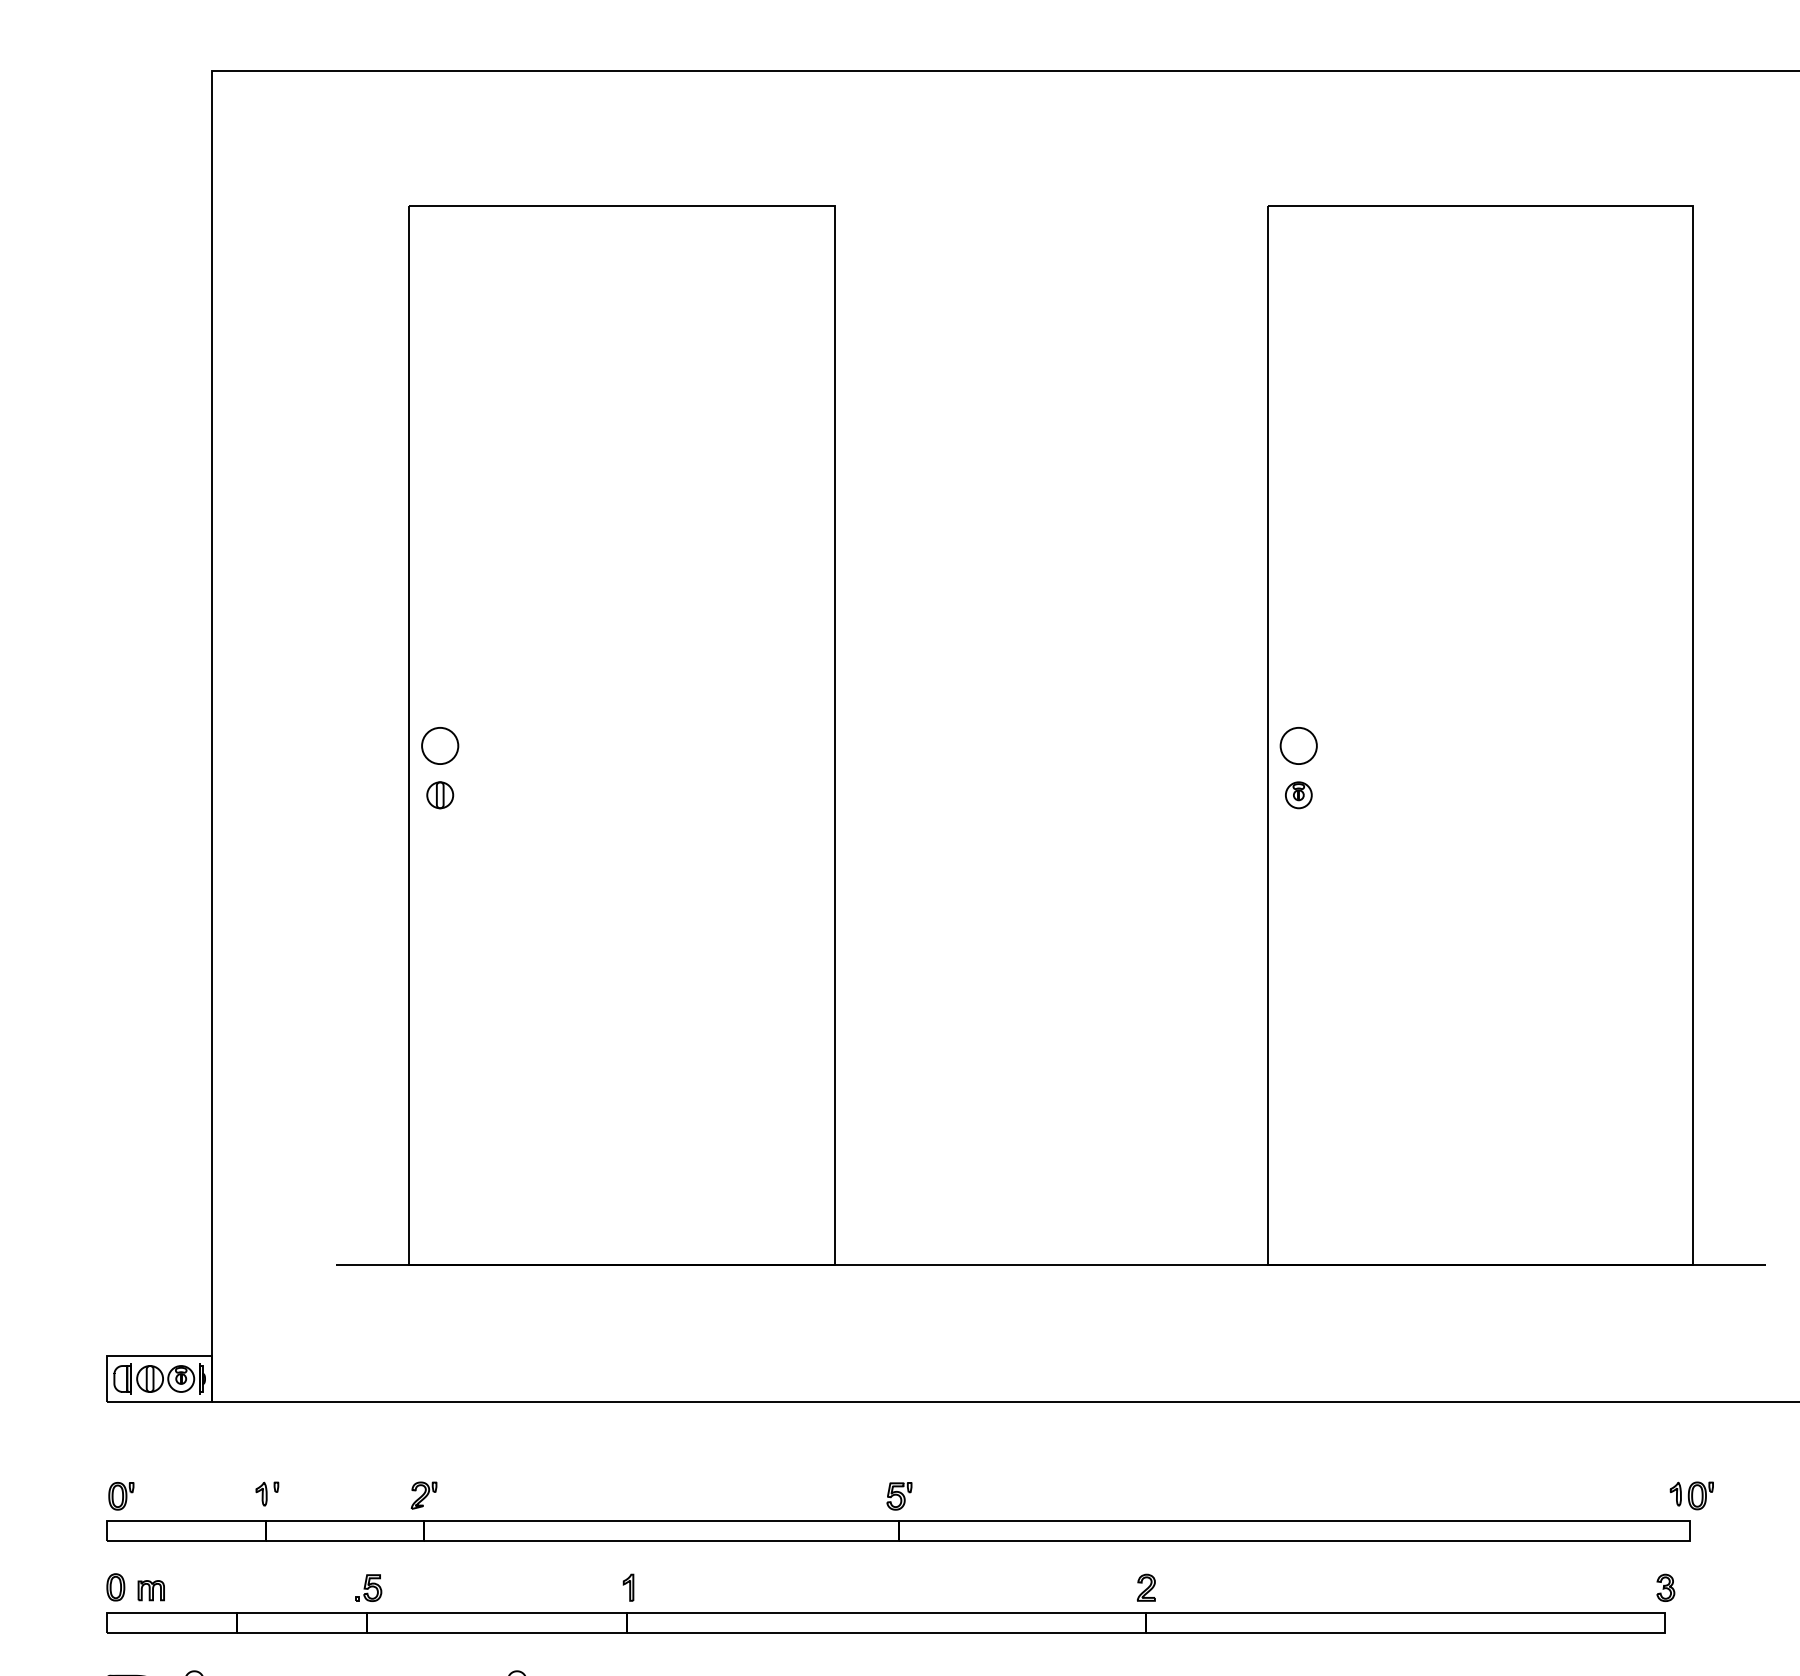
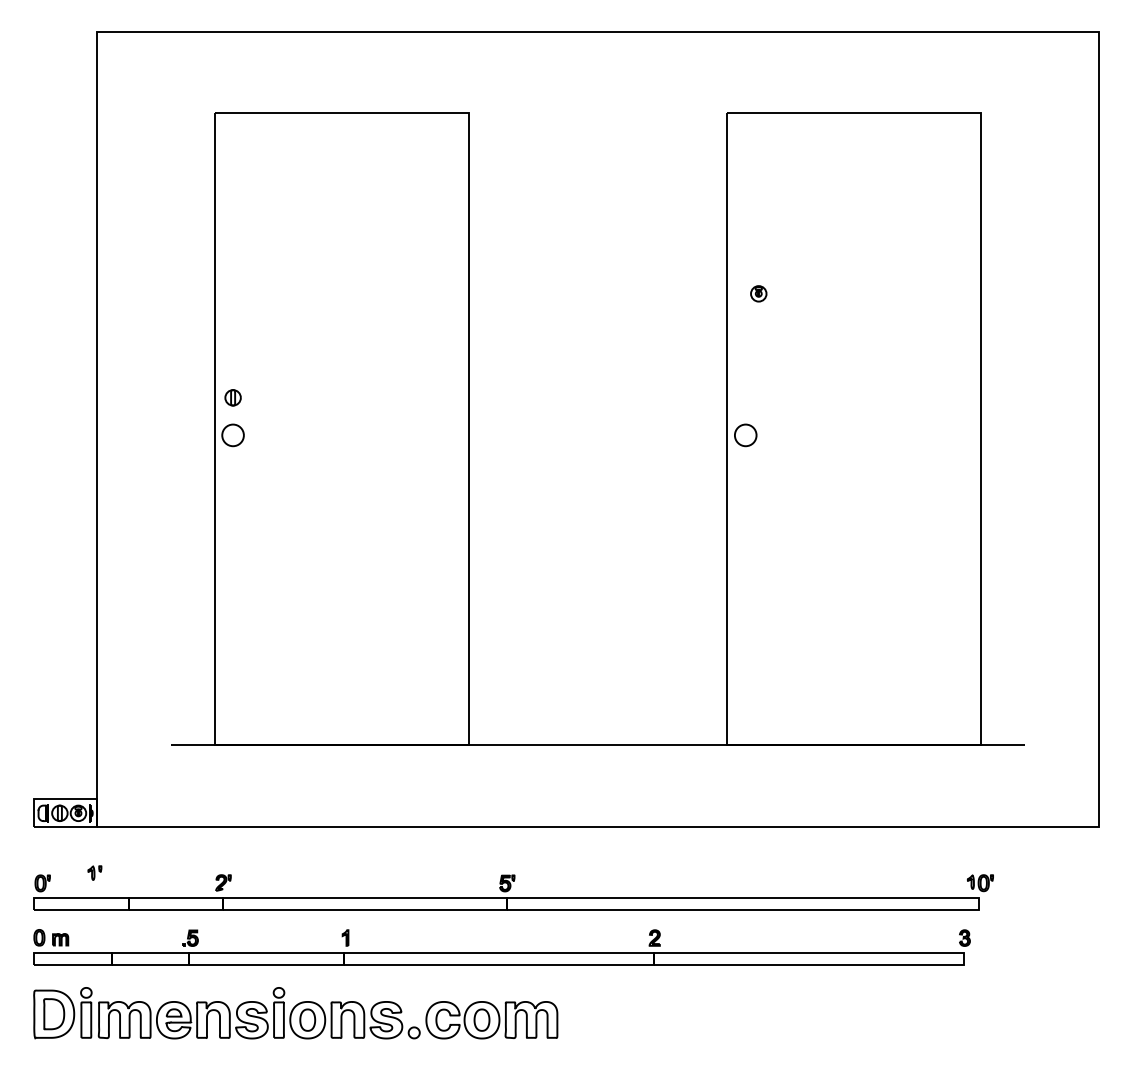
part: (439, 794) -> (232, 397), moved
part: (1298, 794) -> (758, 293), moved
part: (266, 1493) -> (94, 872), moved

